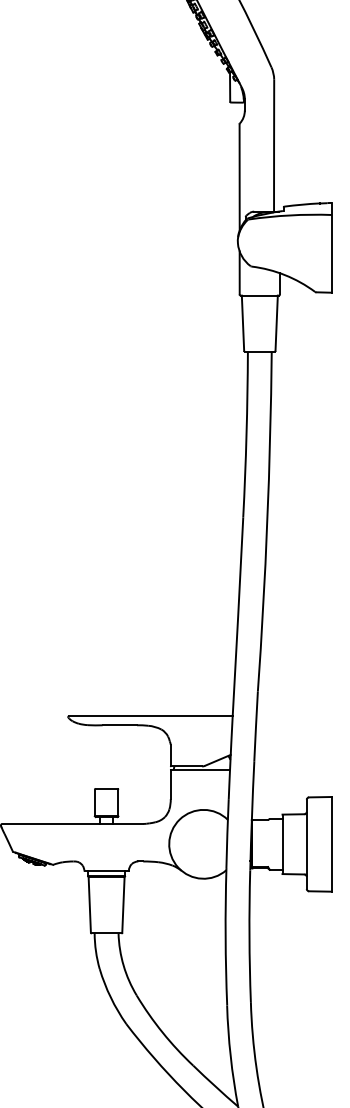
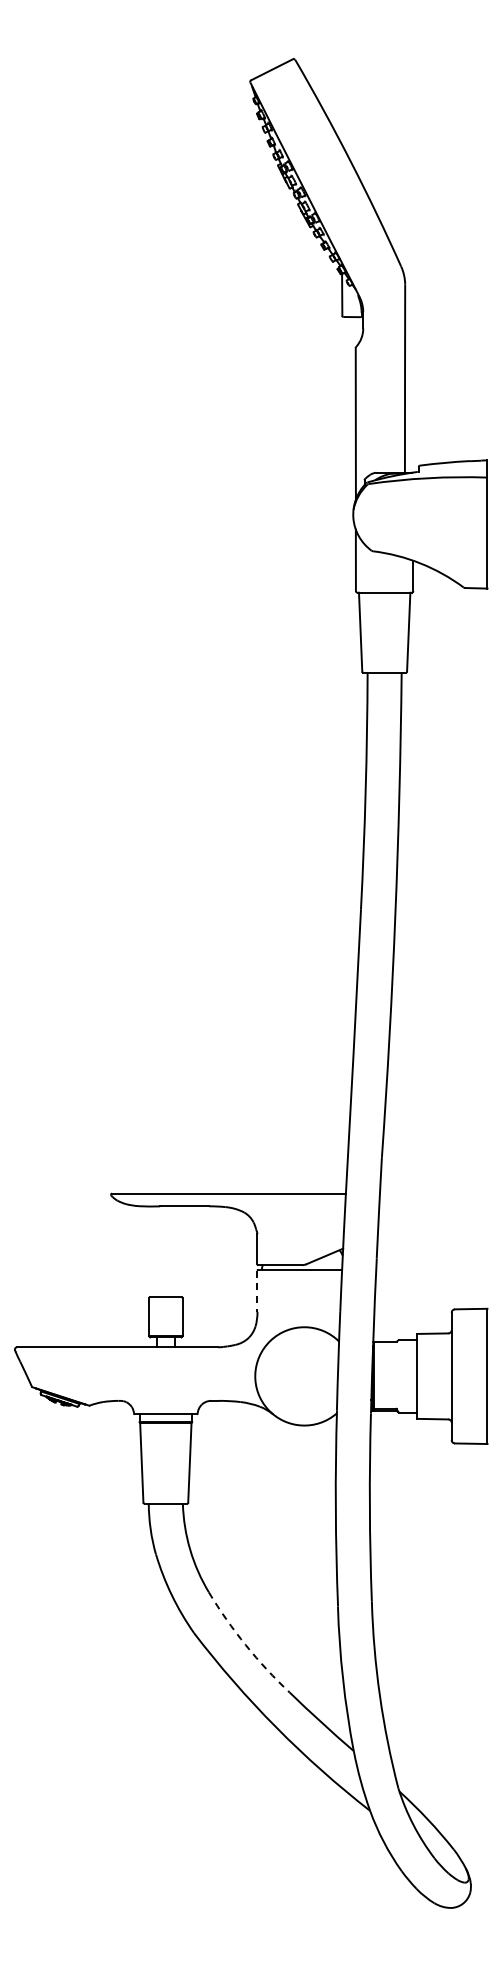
line: (170, 784) -> (257, 1291), solid -> dashed
arc: (162, 1032) -> (245, 1645), solid -> dashed

